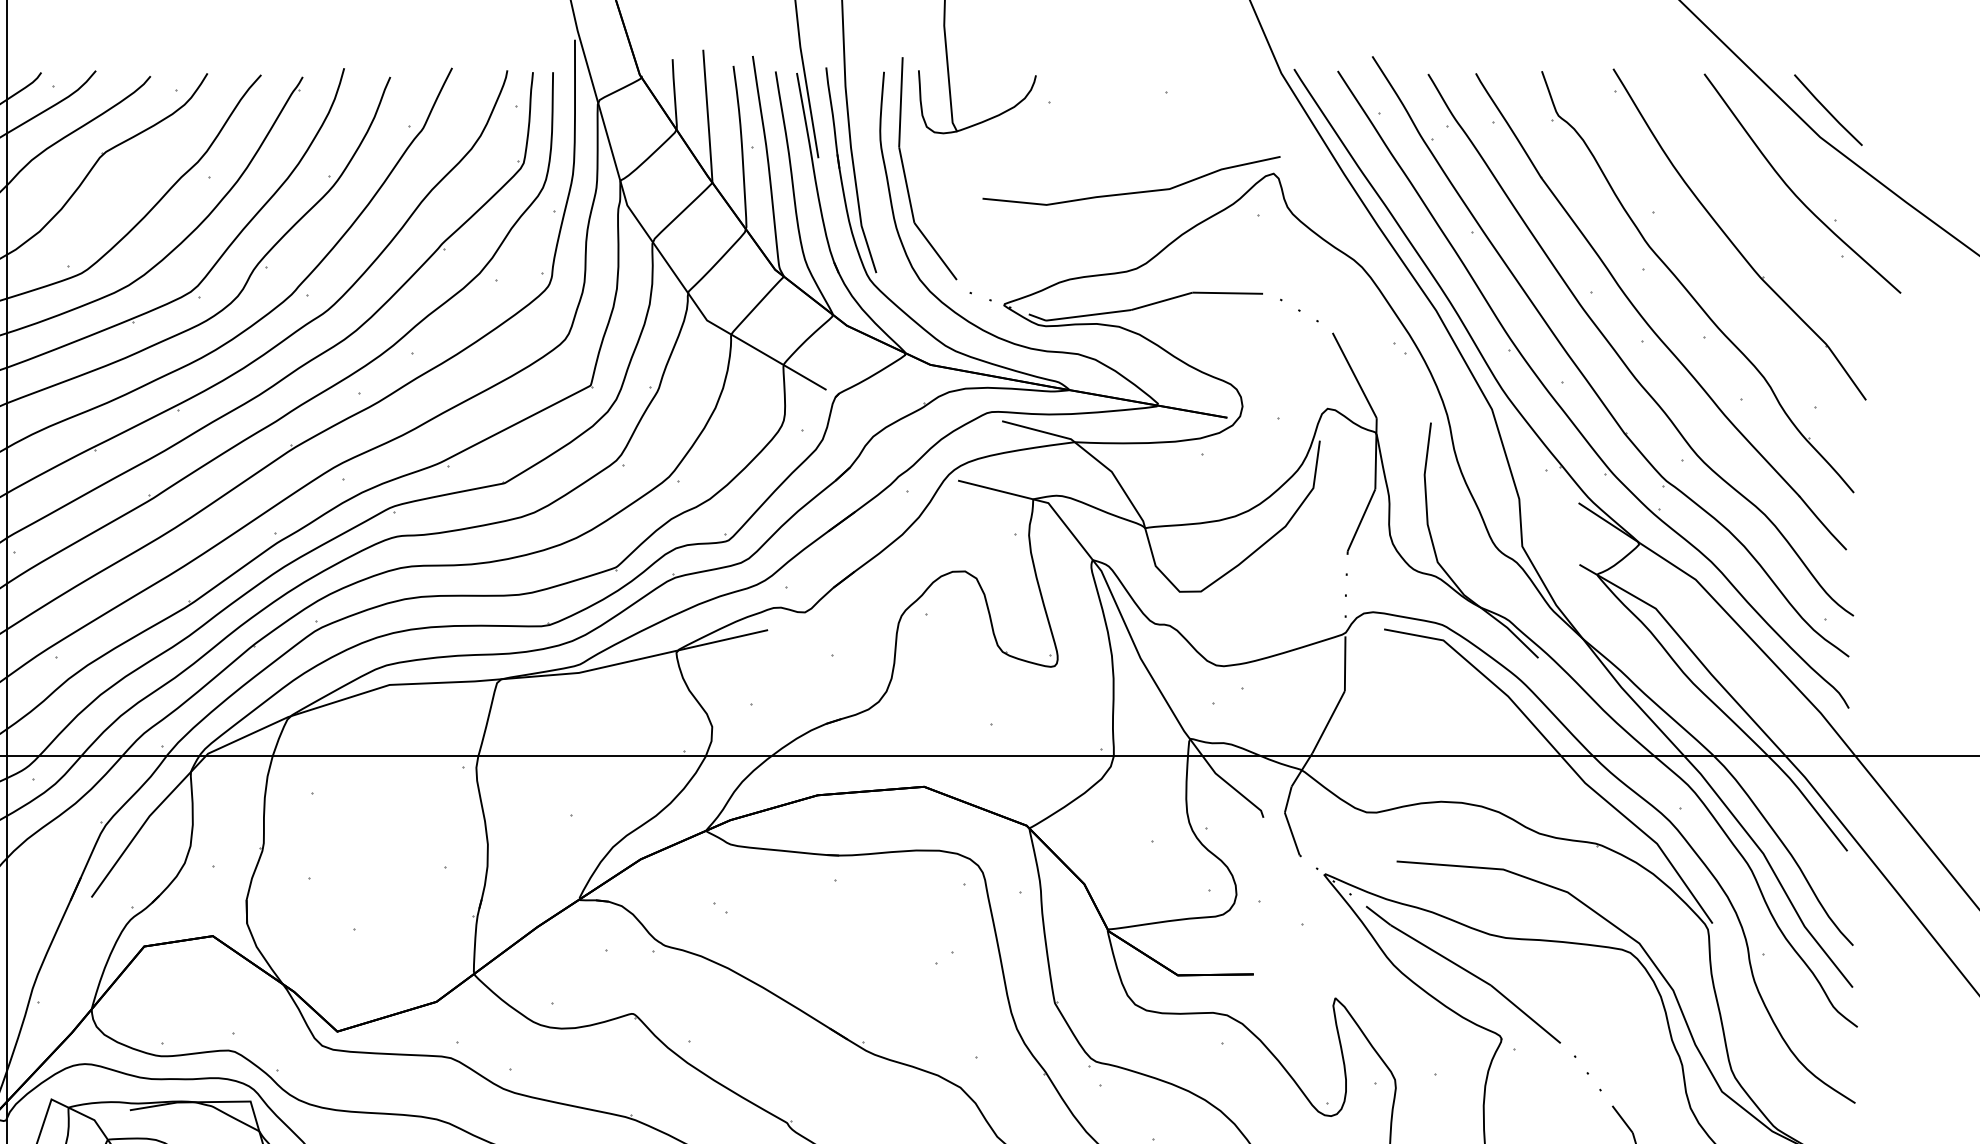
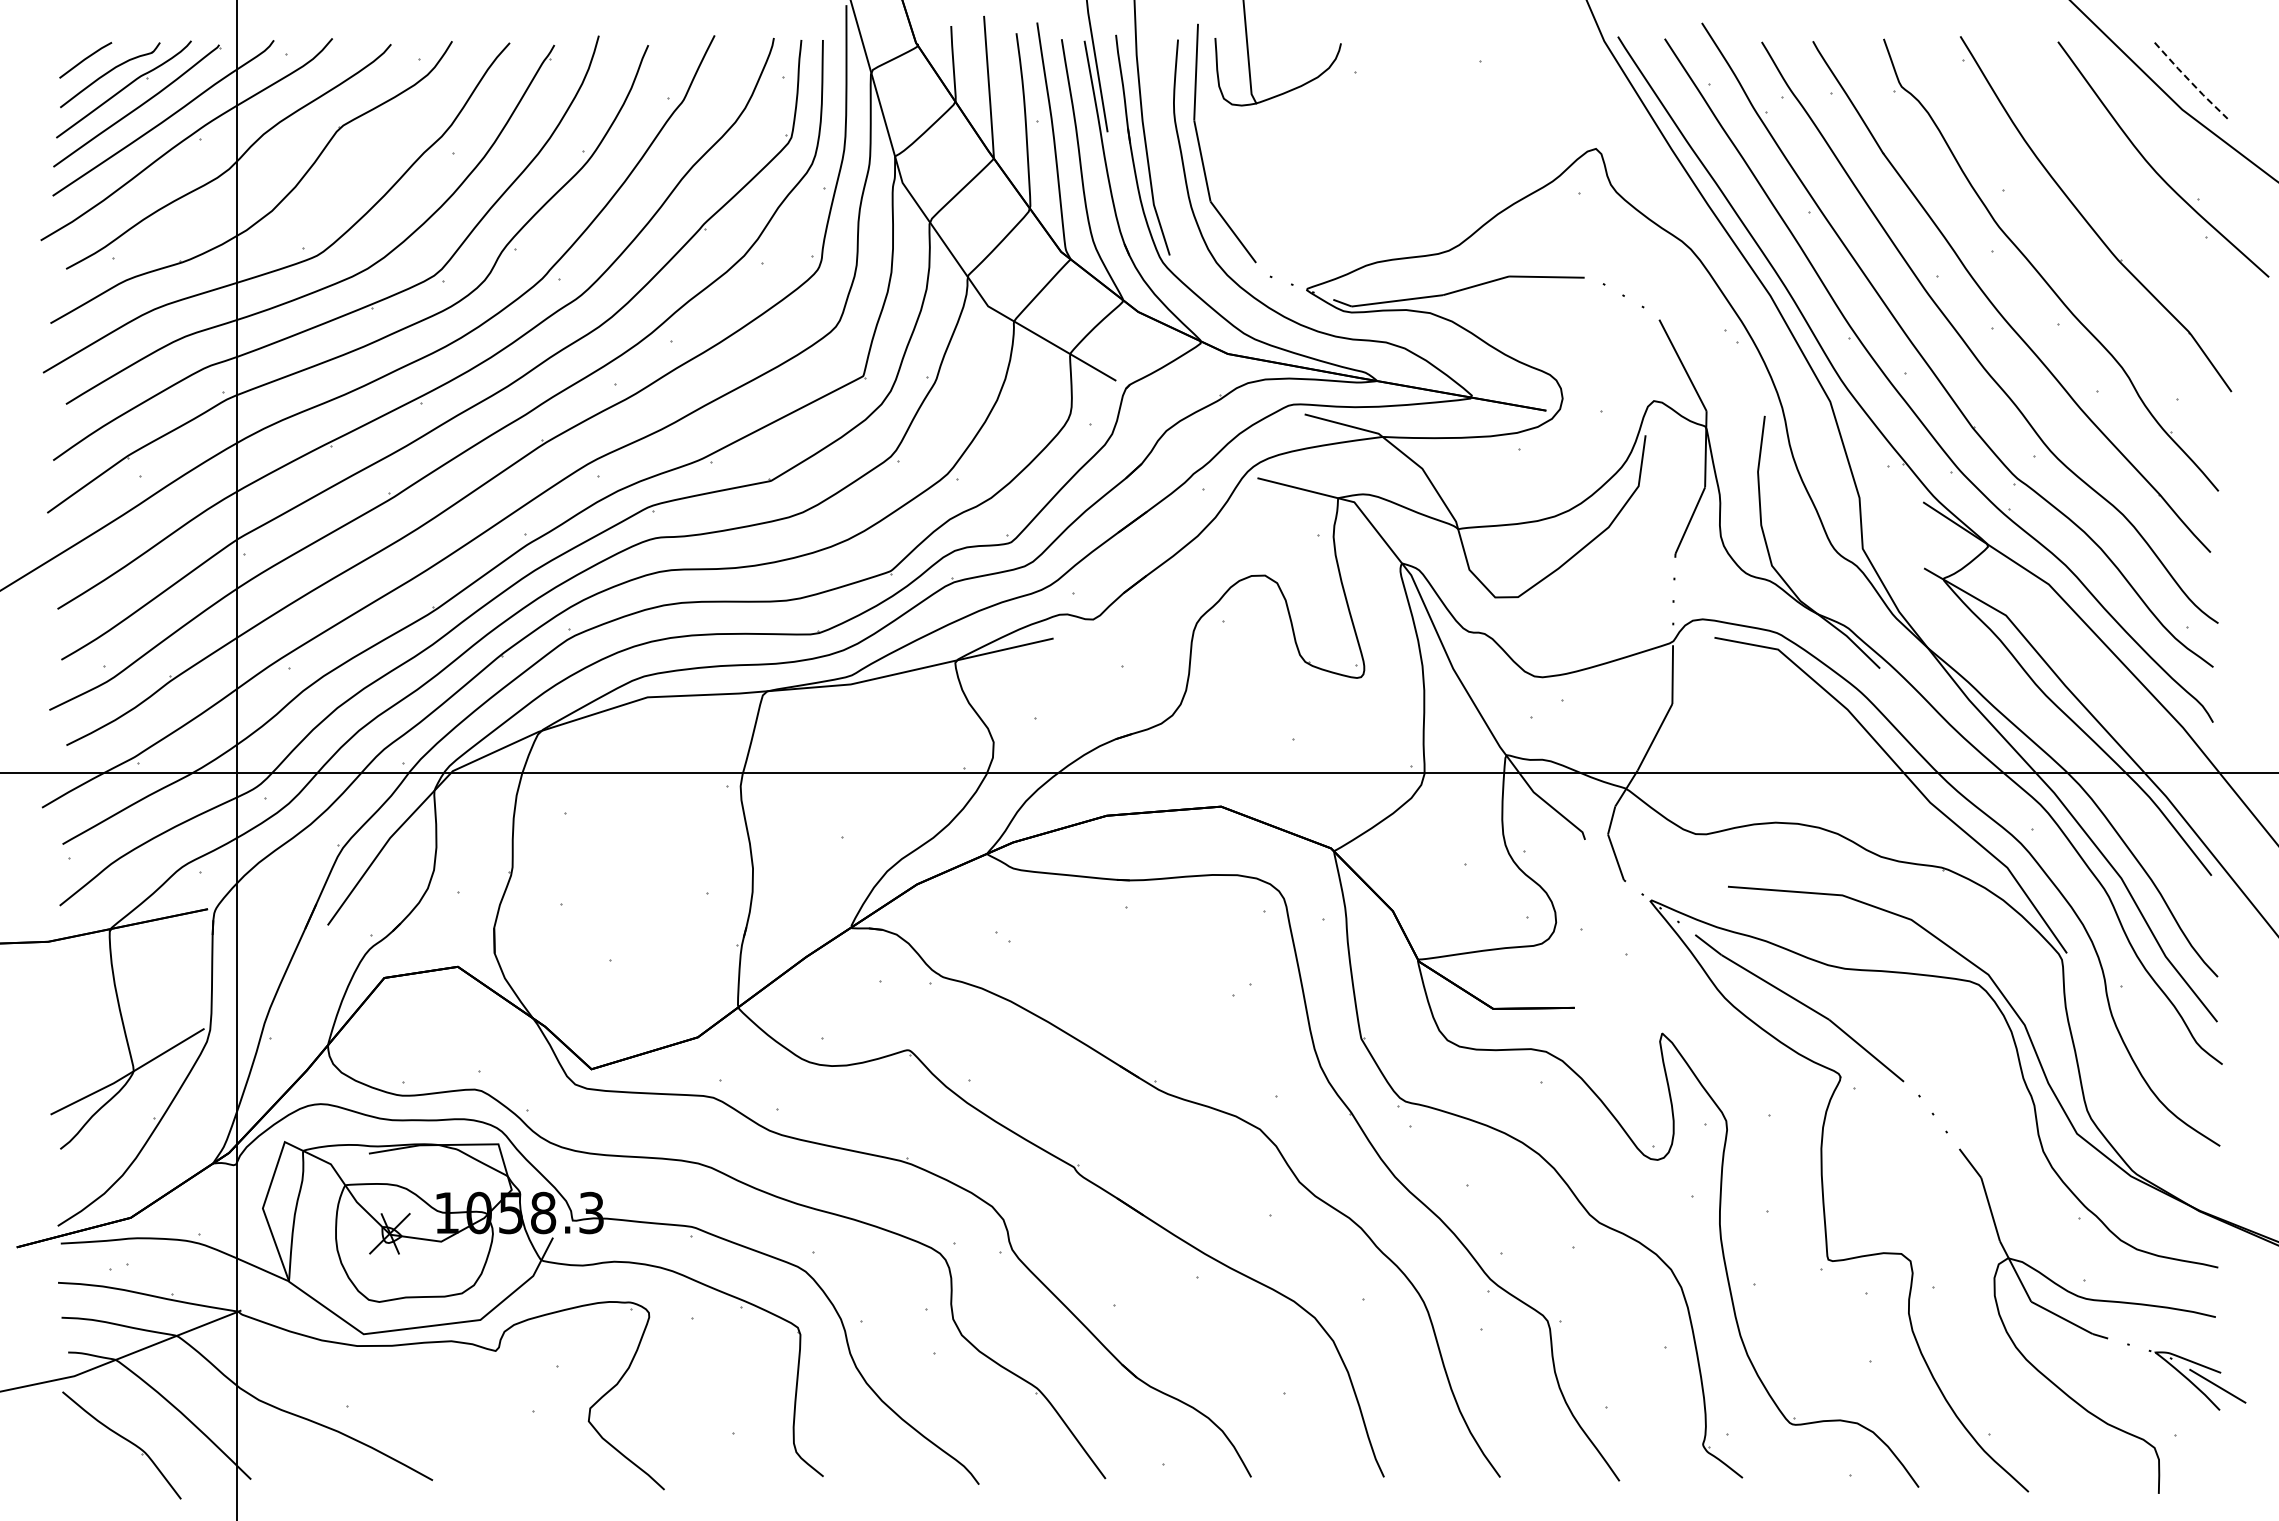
line: (1827, 111) -> (2190, 82), solid -> dashed
curve: (1132, 192) -> (1444, 168), removed

